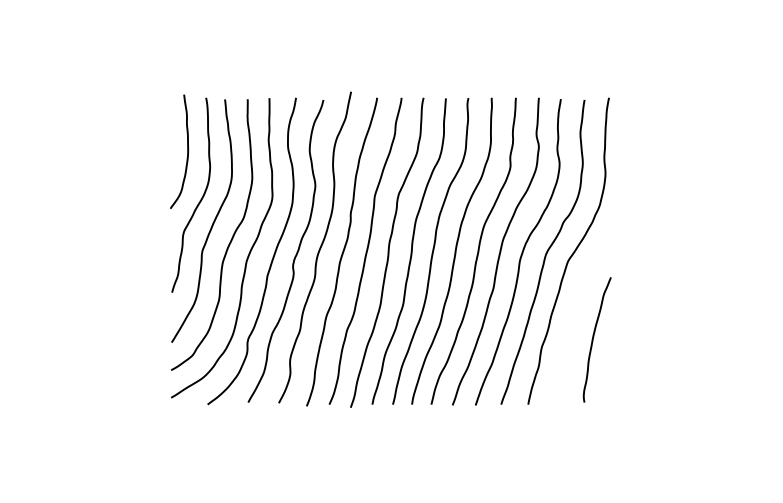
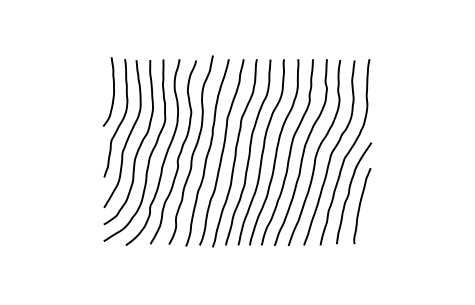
curve: (577, 314) -> (350, 190), added

